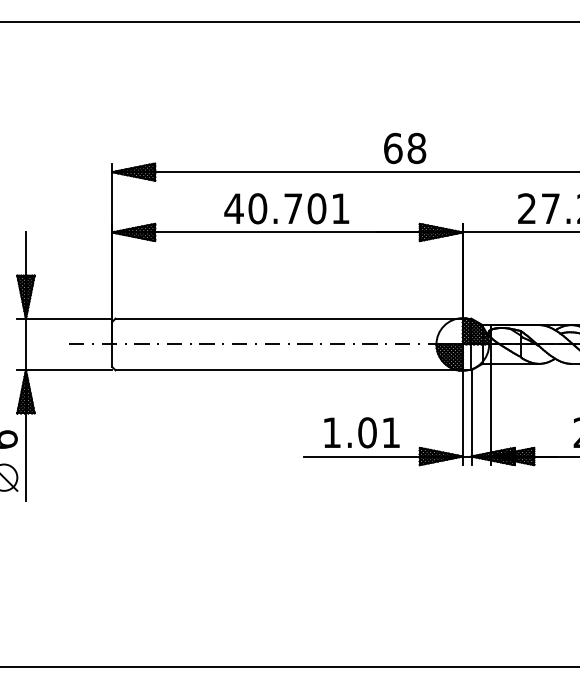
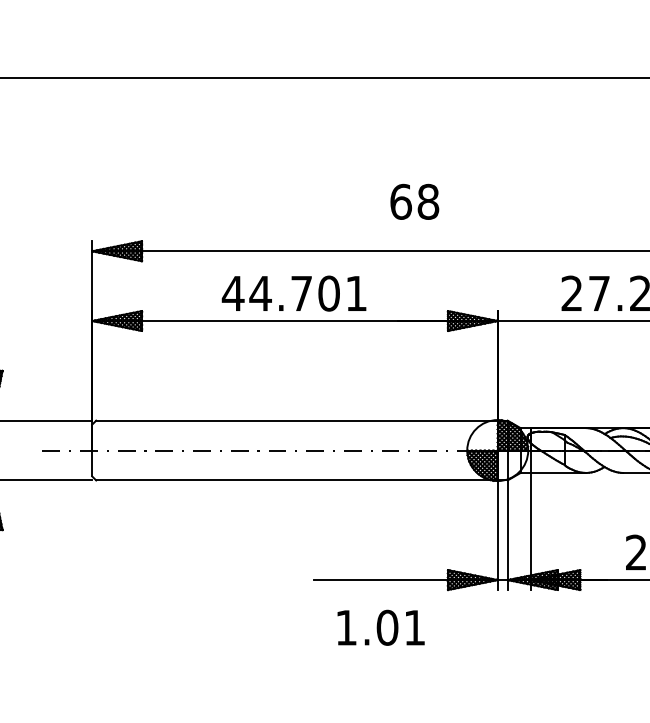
text: (405, 147) -> (415, 200), moved
text: (257, 208) -> (260, 293), 40.701 -> 44.701
text: (361, 432) -> (380, 627), moved

